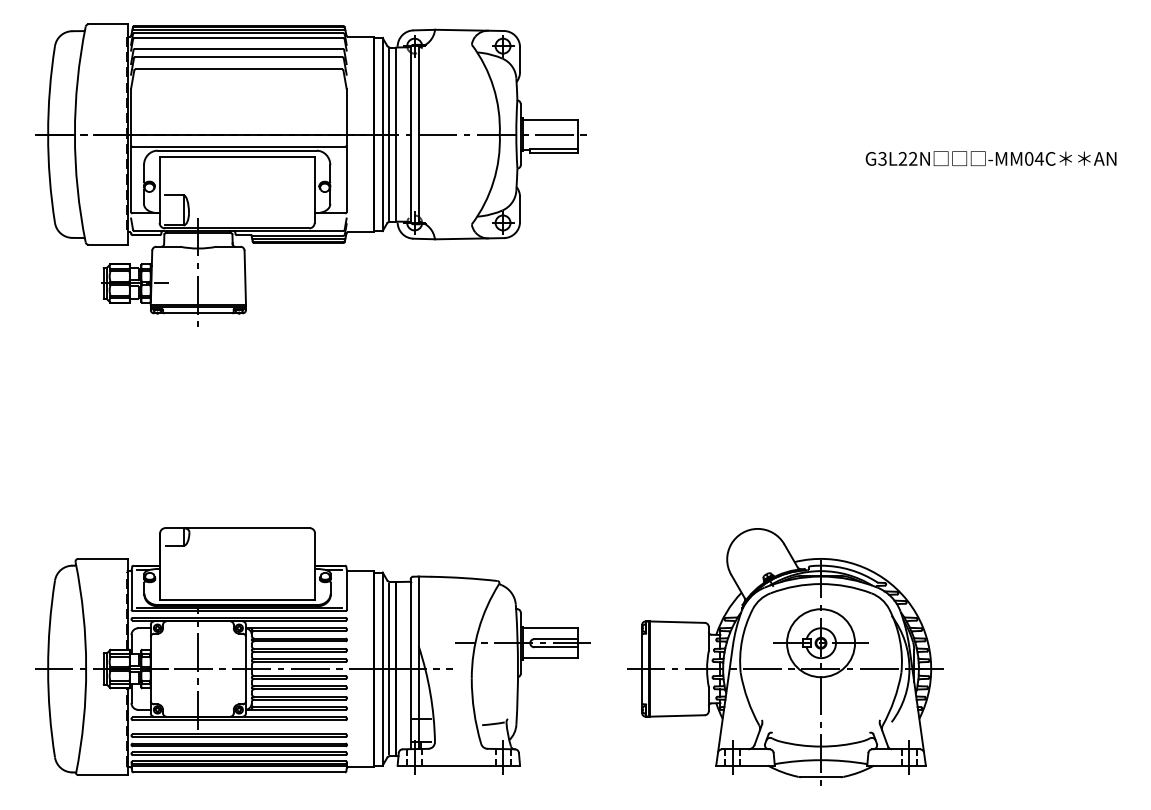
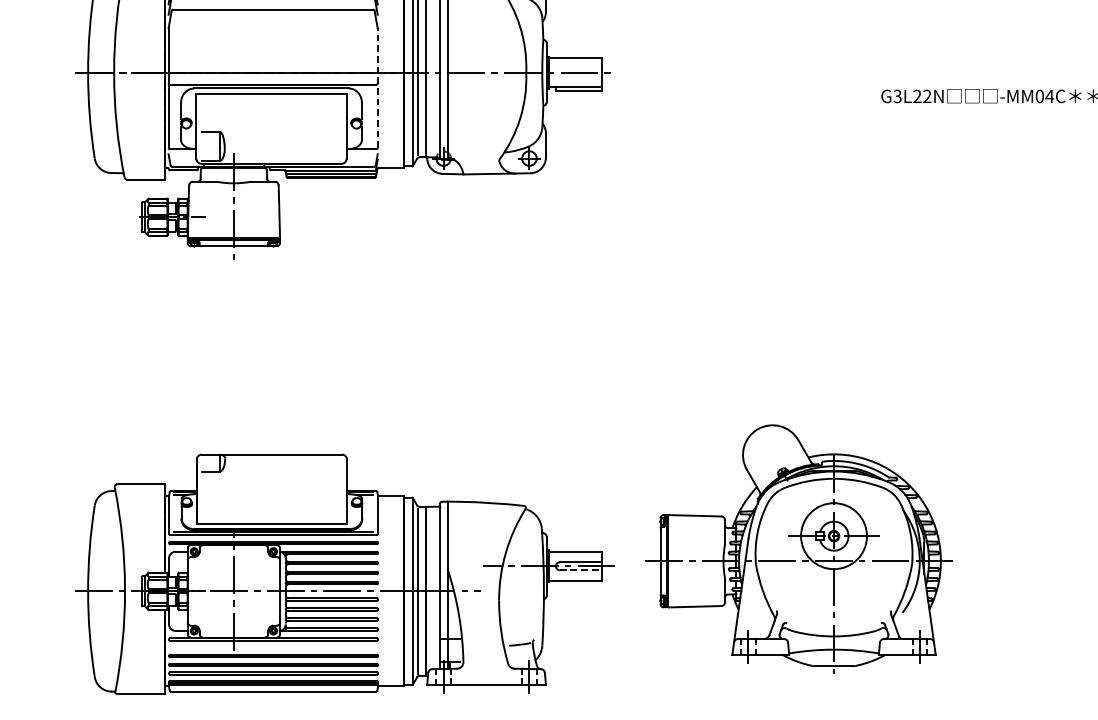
line: (346, 150) -> (377, 88), solid -> dashed
line: (556, 647) -> (581, 570), solid -> dashed
part: (785, 656) -> (799, 549), moved

